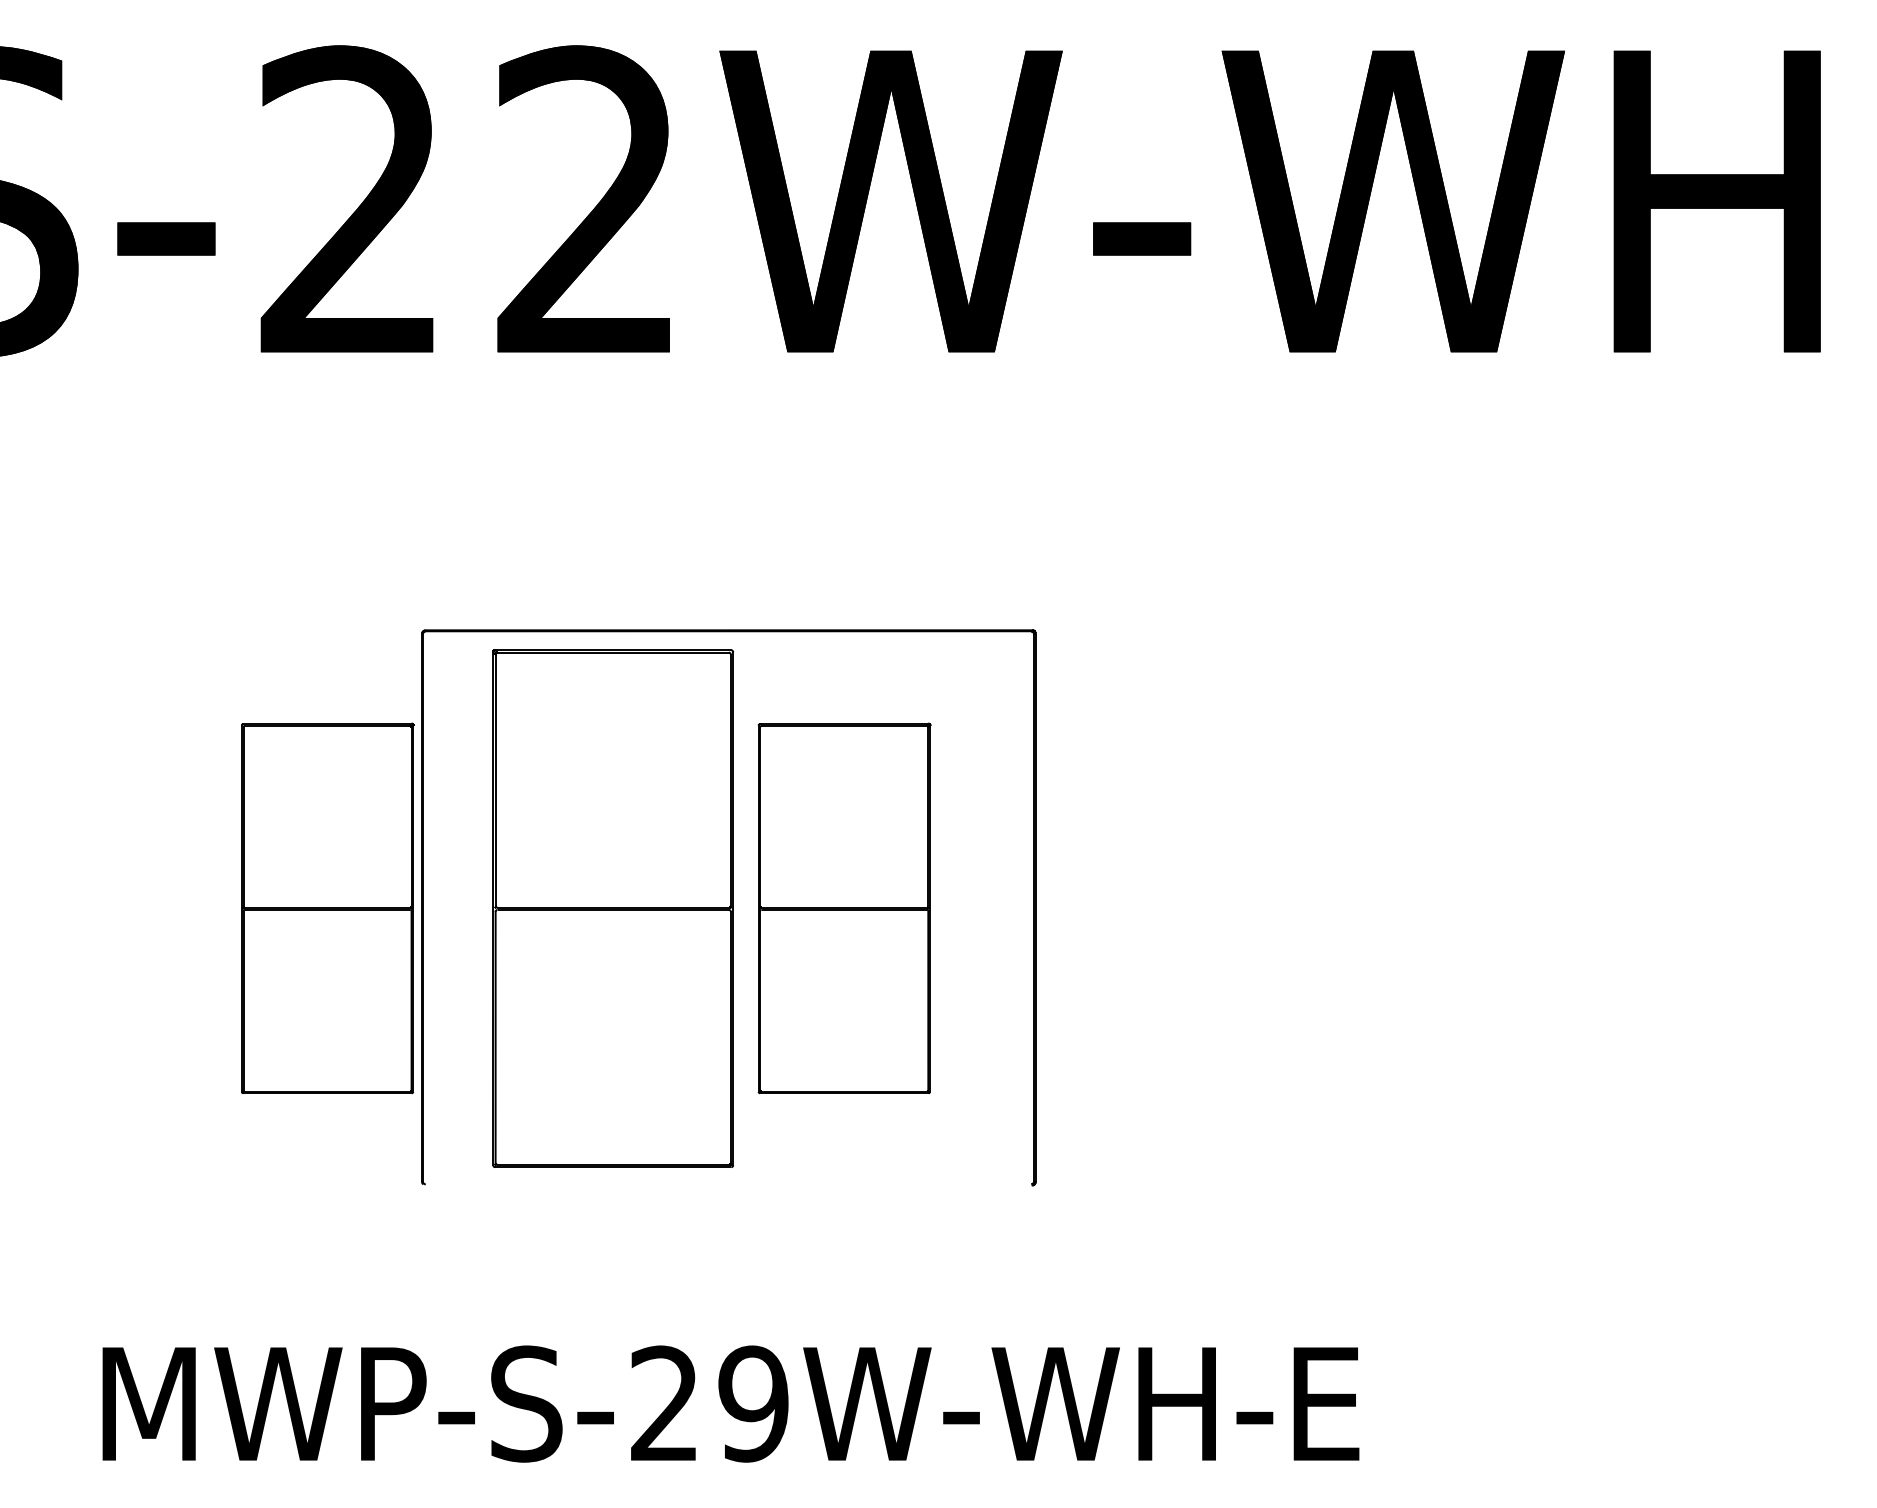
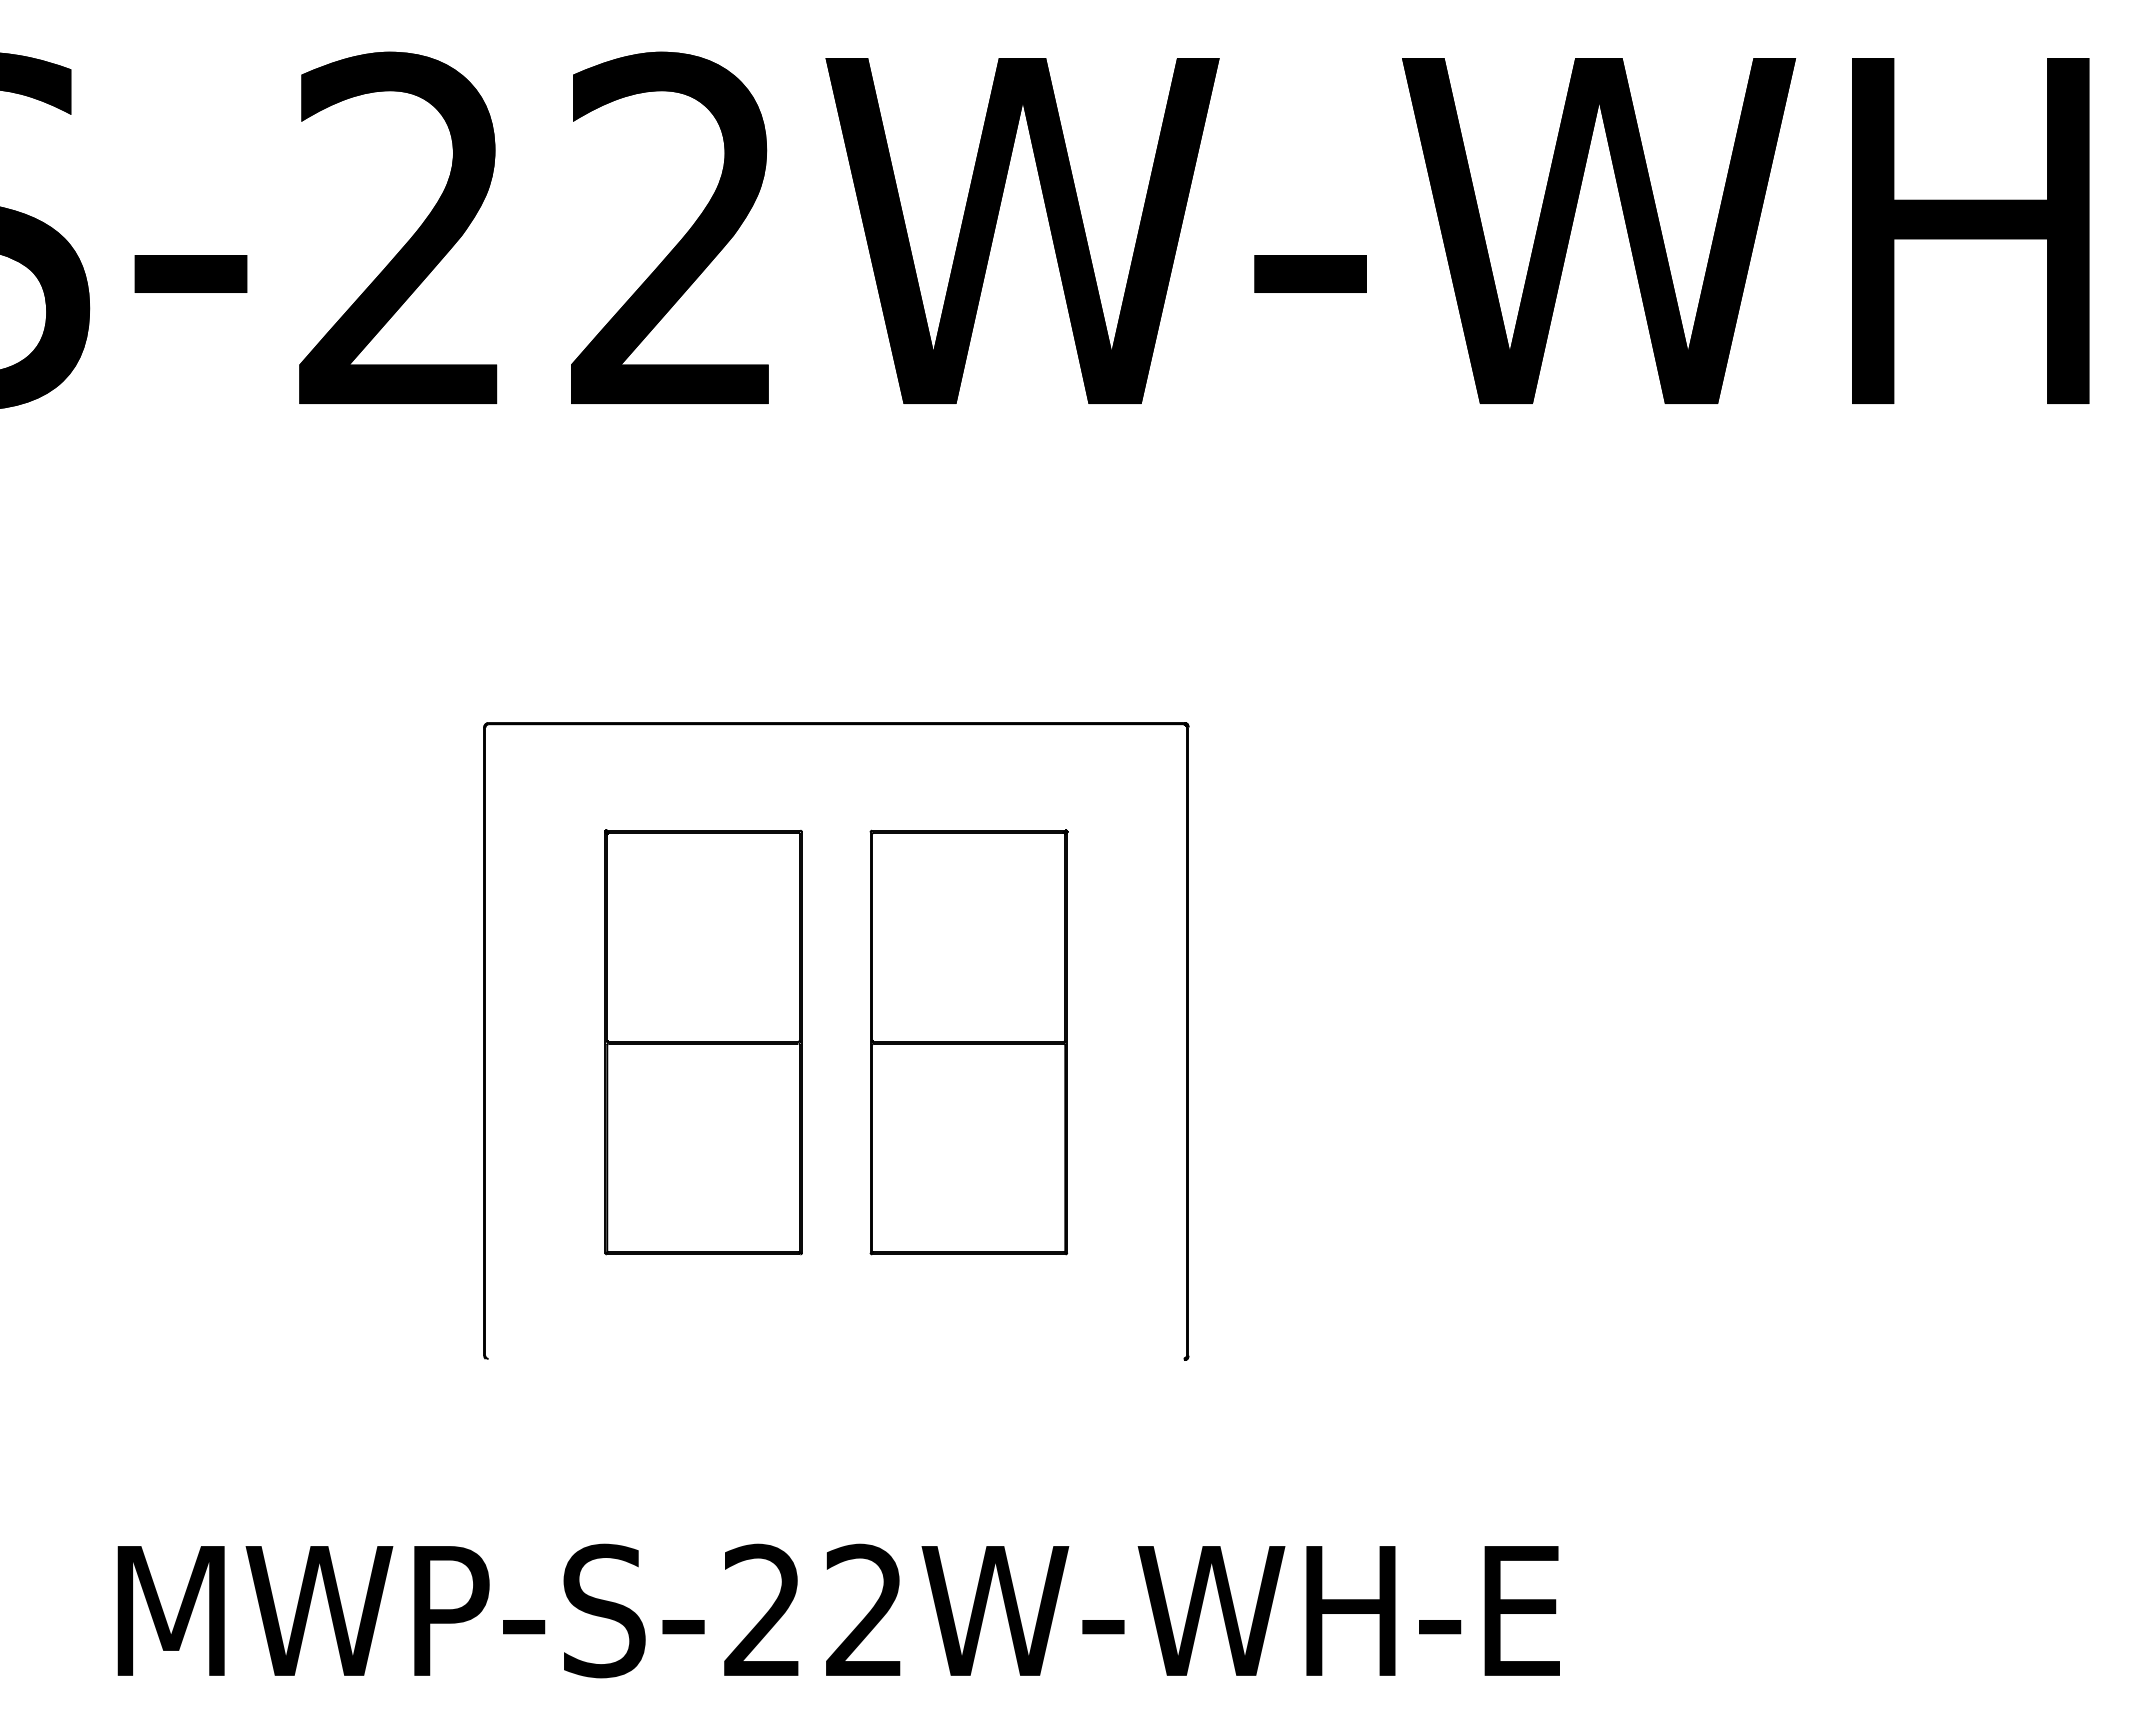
part: (327, 908) -> (375, 1042), removed
part: (613, 908) -> (703, 1042), size x0.71
text: (753, 1403) -> (864, 1610), MWP-S-29W-WH-E -> MWP-S-22W-WH-E

